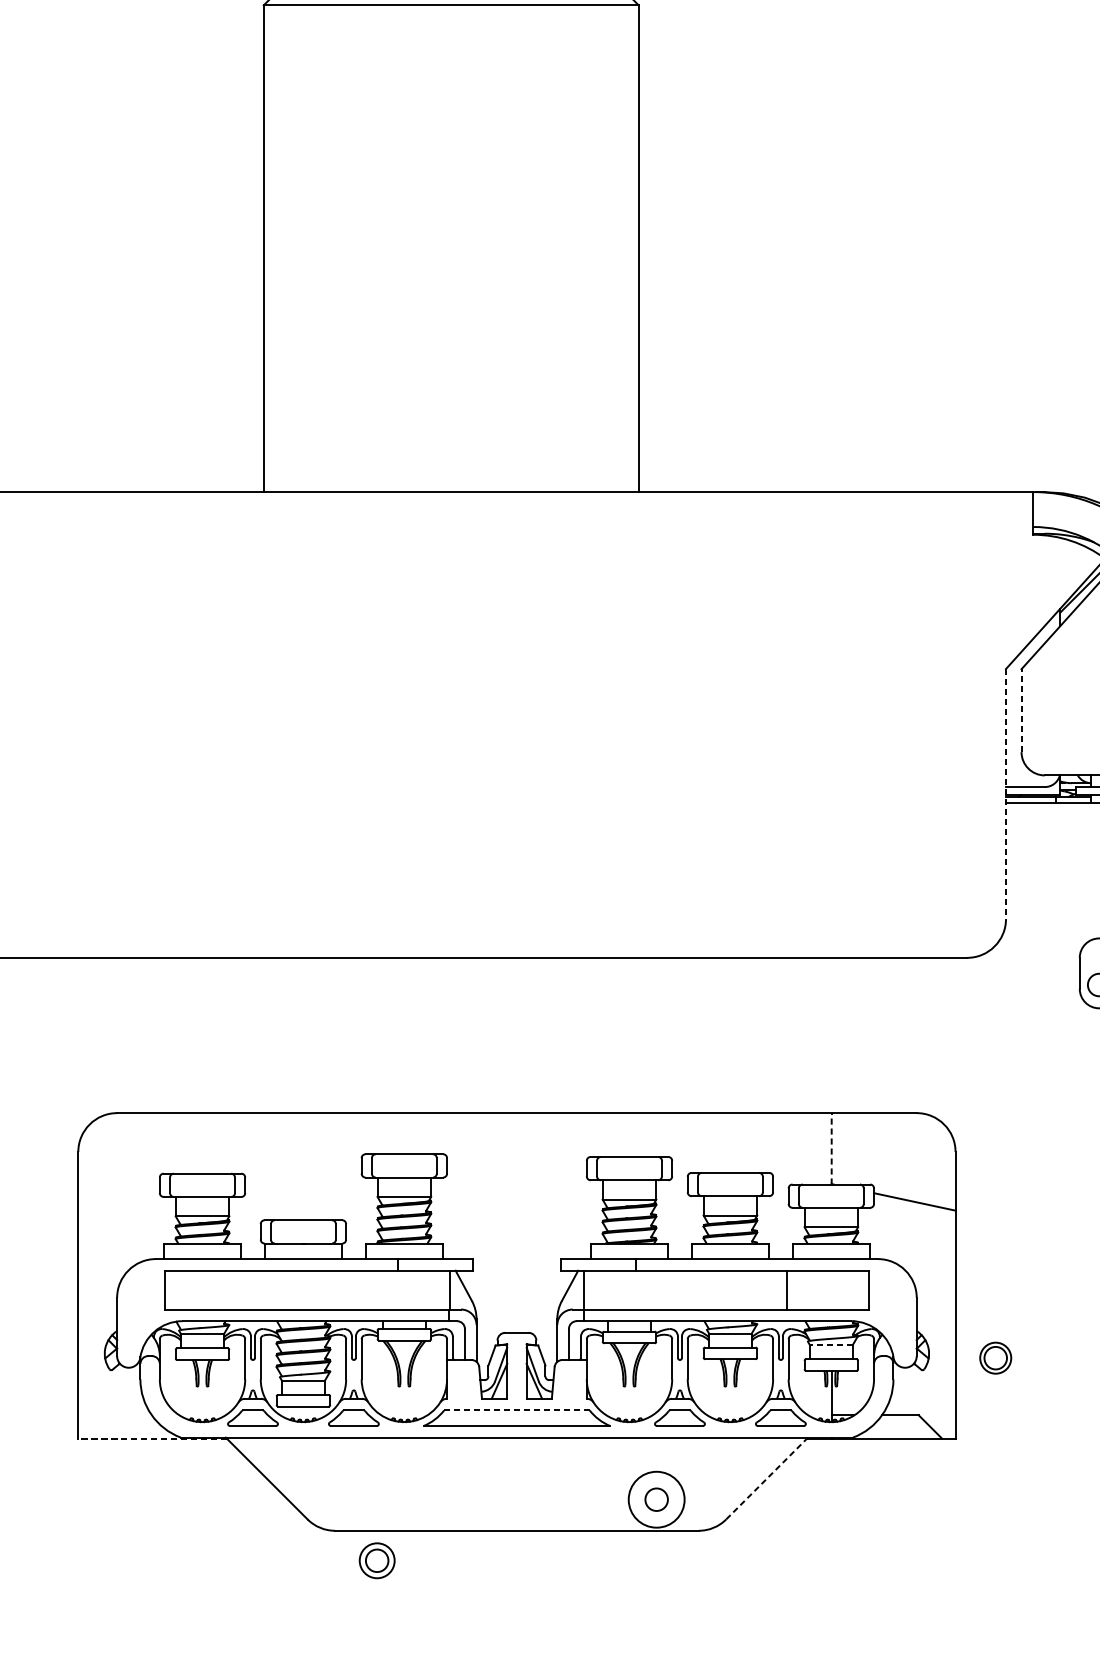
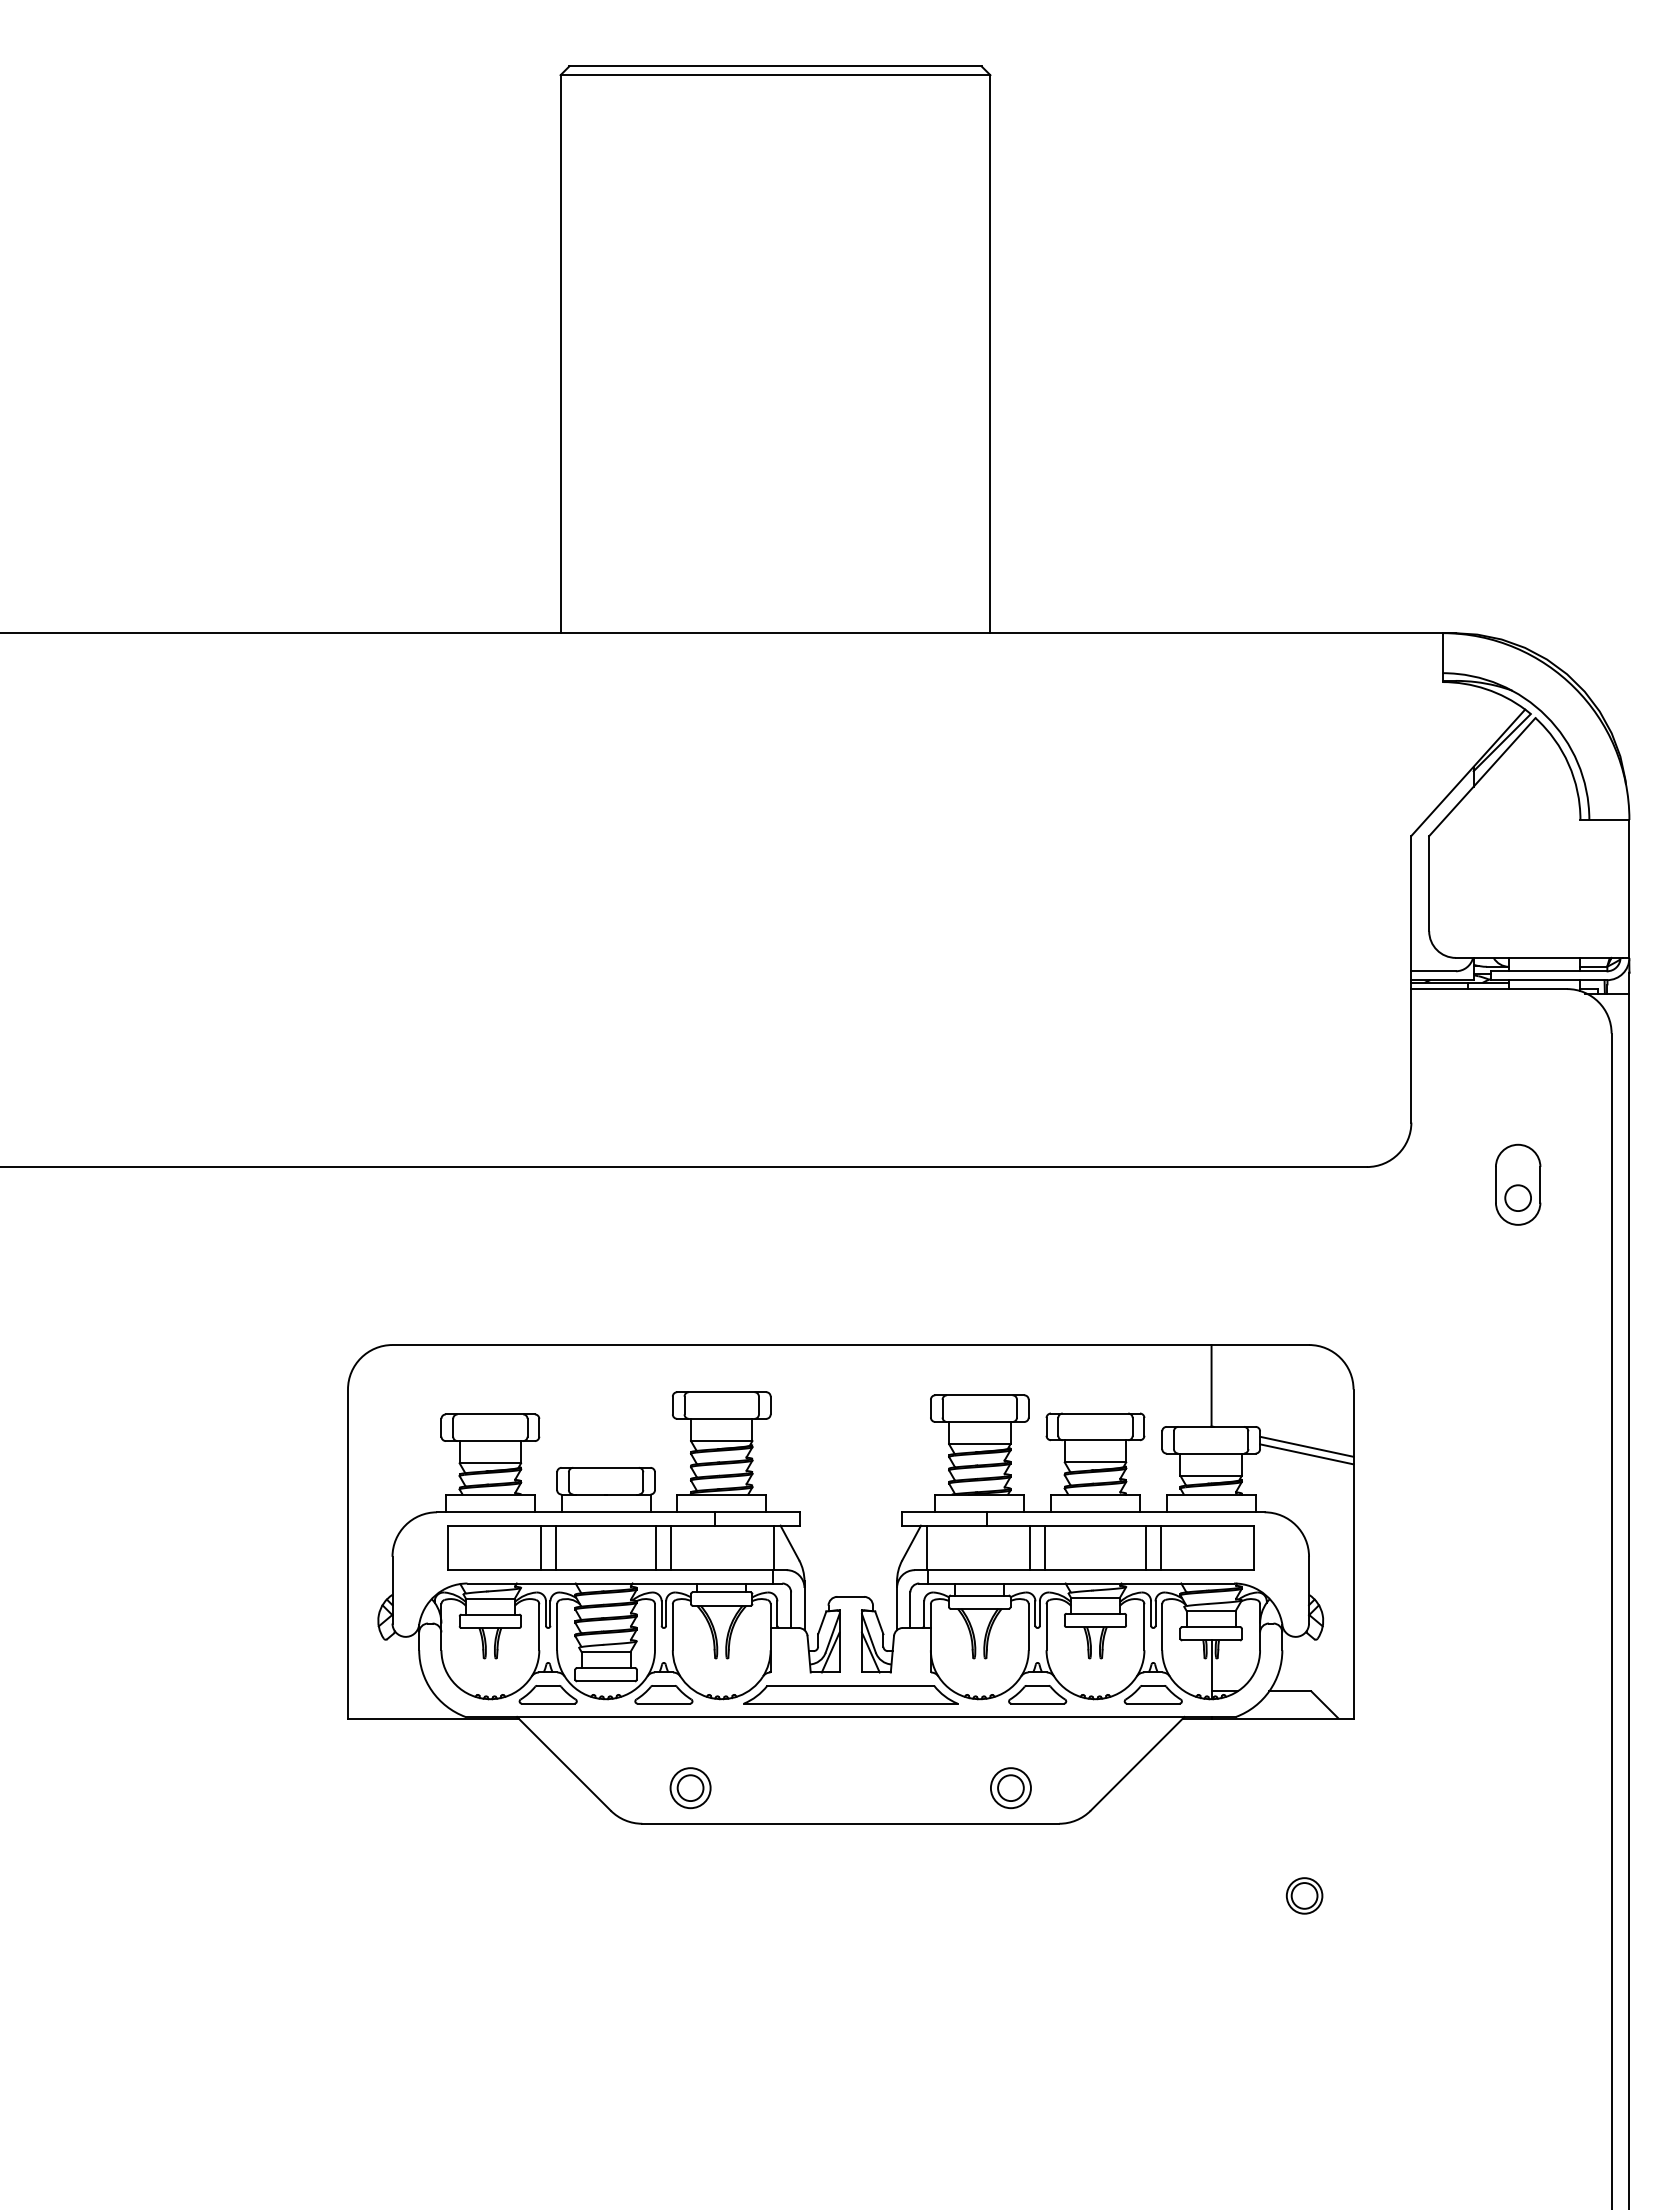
line: (1021, 710) -> (1429, 883), dashed -> solid
line: (1006, 794) -> (1411, 979), dashed -> solid
line: (831, 1148) -> (1211, 1385), dashed -> solid
line: (914, 1208) -> (1306, 1454), added
line: (246, 1289) -> (540, 1547), added
line: (259, 1289) -> (555, 1547), added
line: (347, 1289) -> (656, 1547), added
line: (360, 1289) -> (671, 1547), added
line: (673, 1289) -> (1030, 1547), added
line: (686, 1289) -> (1045, 1547), added
line: (774, 1289) -> (1145, 1547), added
line: (830, 1345) -> (1210, 1611), dashed -> solid
part: (995, 1357) -> (1304, 1895), moved
line: (516, 1410) -> (850, 1685), dashed -> solid
line: (152, 1438) -> (432, 1718), dashed -> solid
line: (767, 1478) -> (1137, 1763), dashed -> solid
circle: (656, 1500) -> (1010, 1788), size x0.62
part: (377, 1561) -> (690, 1788), moved

